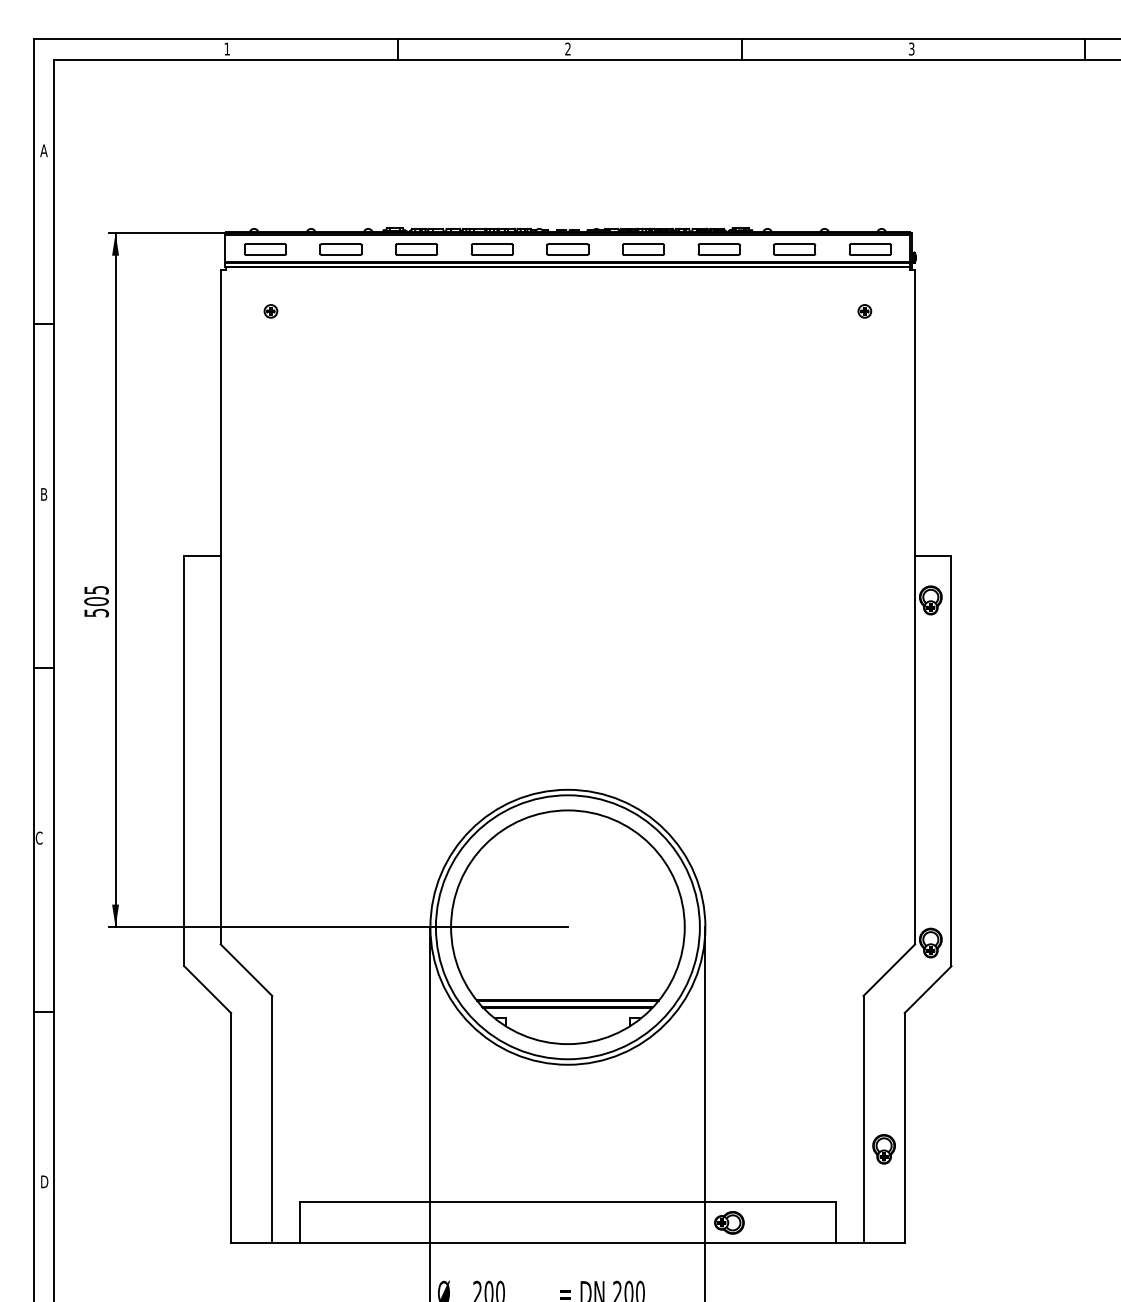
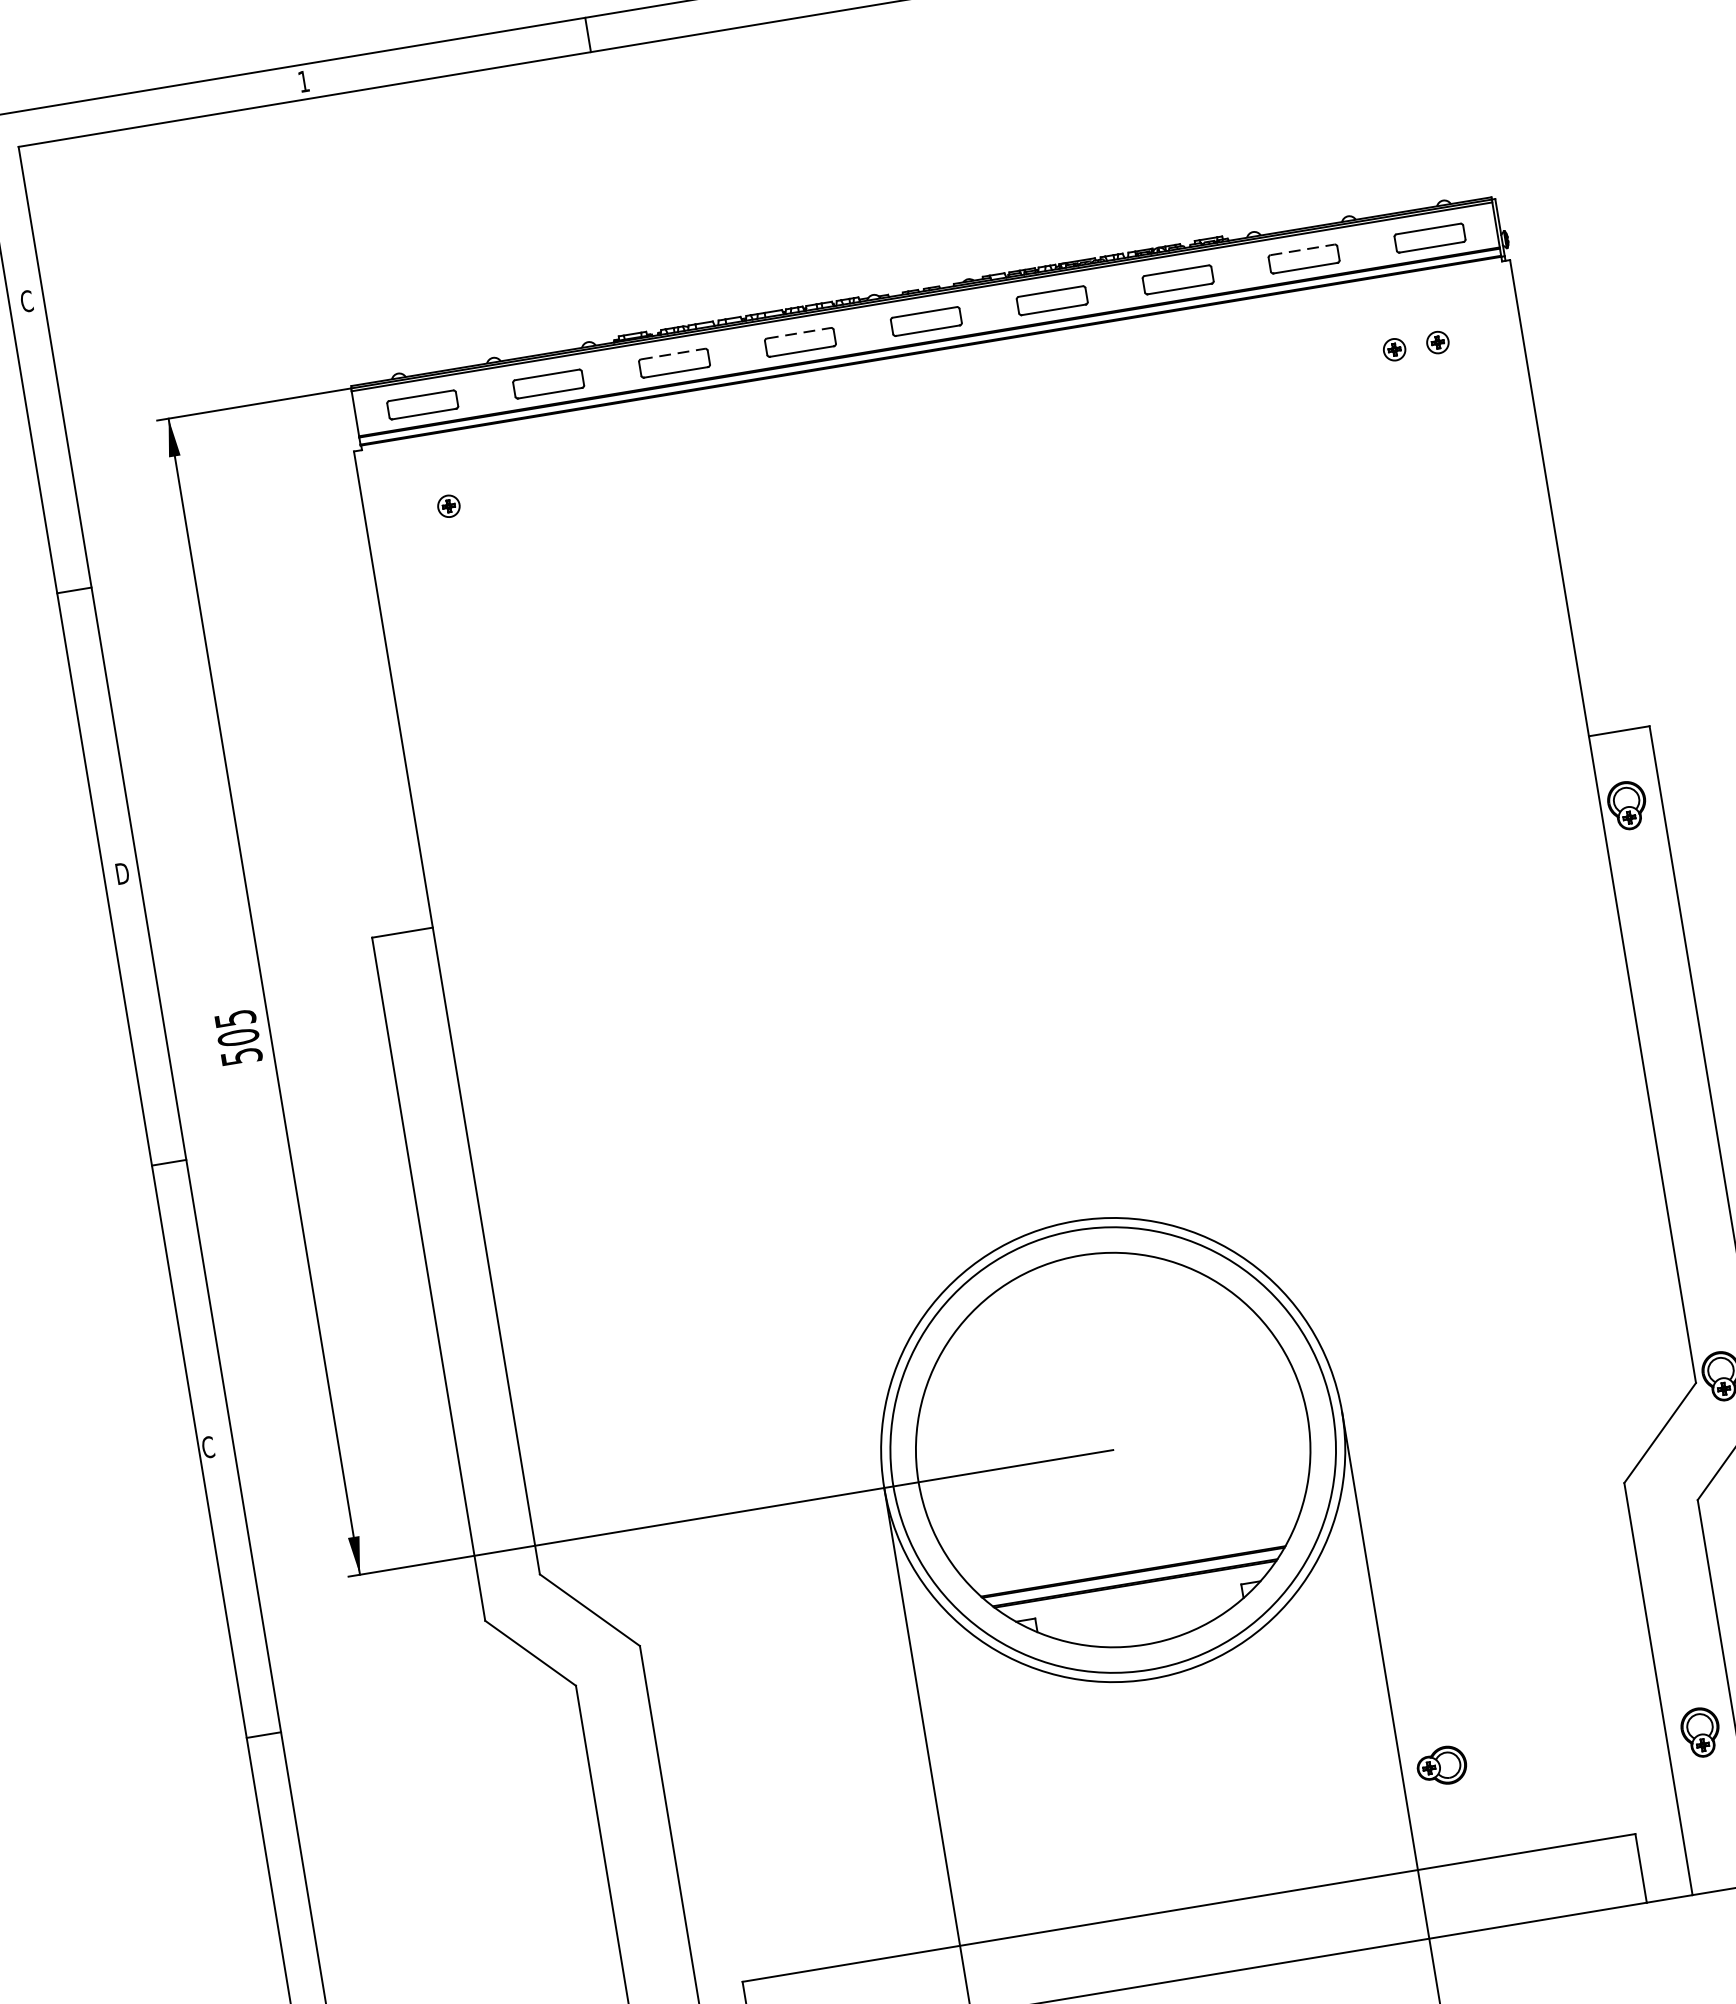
text: (43, 150) -> (25, 301), A -> C
line: (417, 244) -> (674, 354), solid -> dashed
line: (492, 244) -> (799, 333), solid -> dashed
line: (795, 244) -> (1303, 250), solid -> dashed
part: (838, 311) -> (1394, 350), added
text: (45, 494) -> (123, 873), B -> D
part: (729, 1222) -> (1441, 1765), moved

